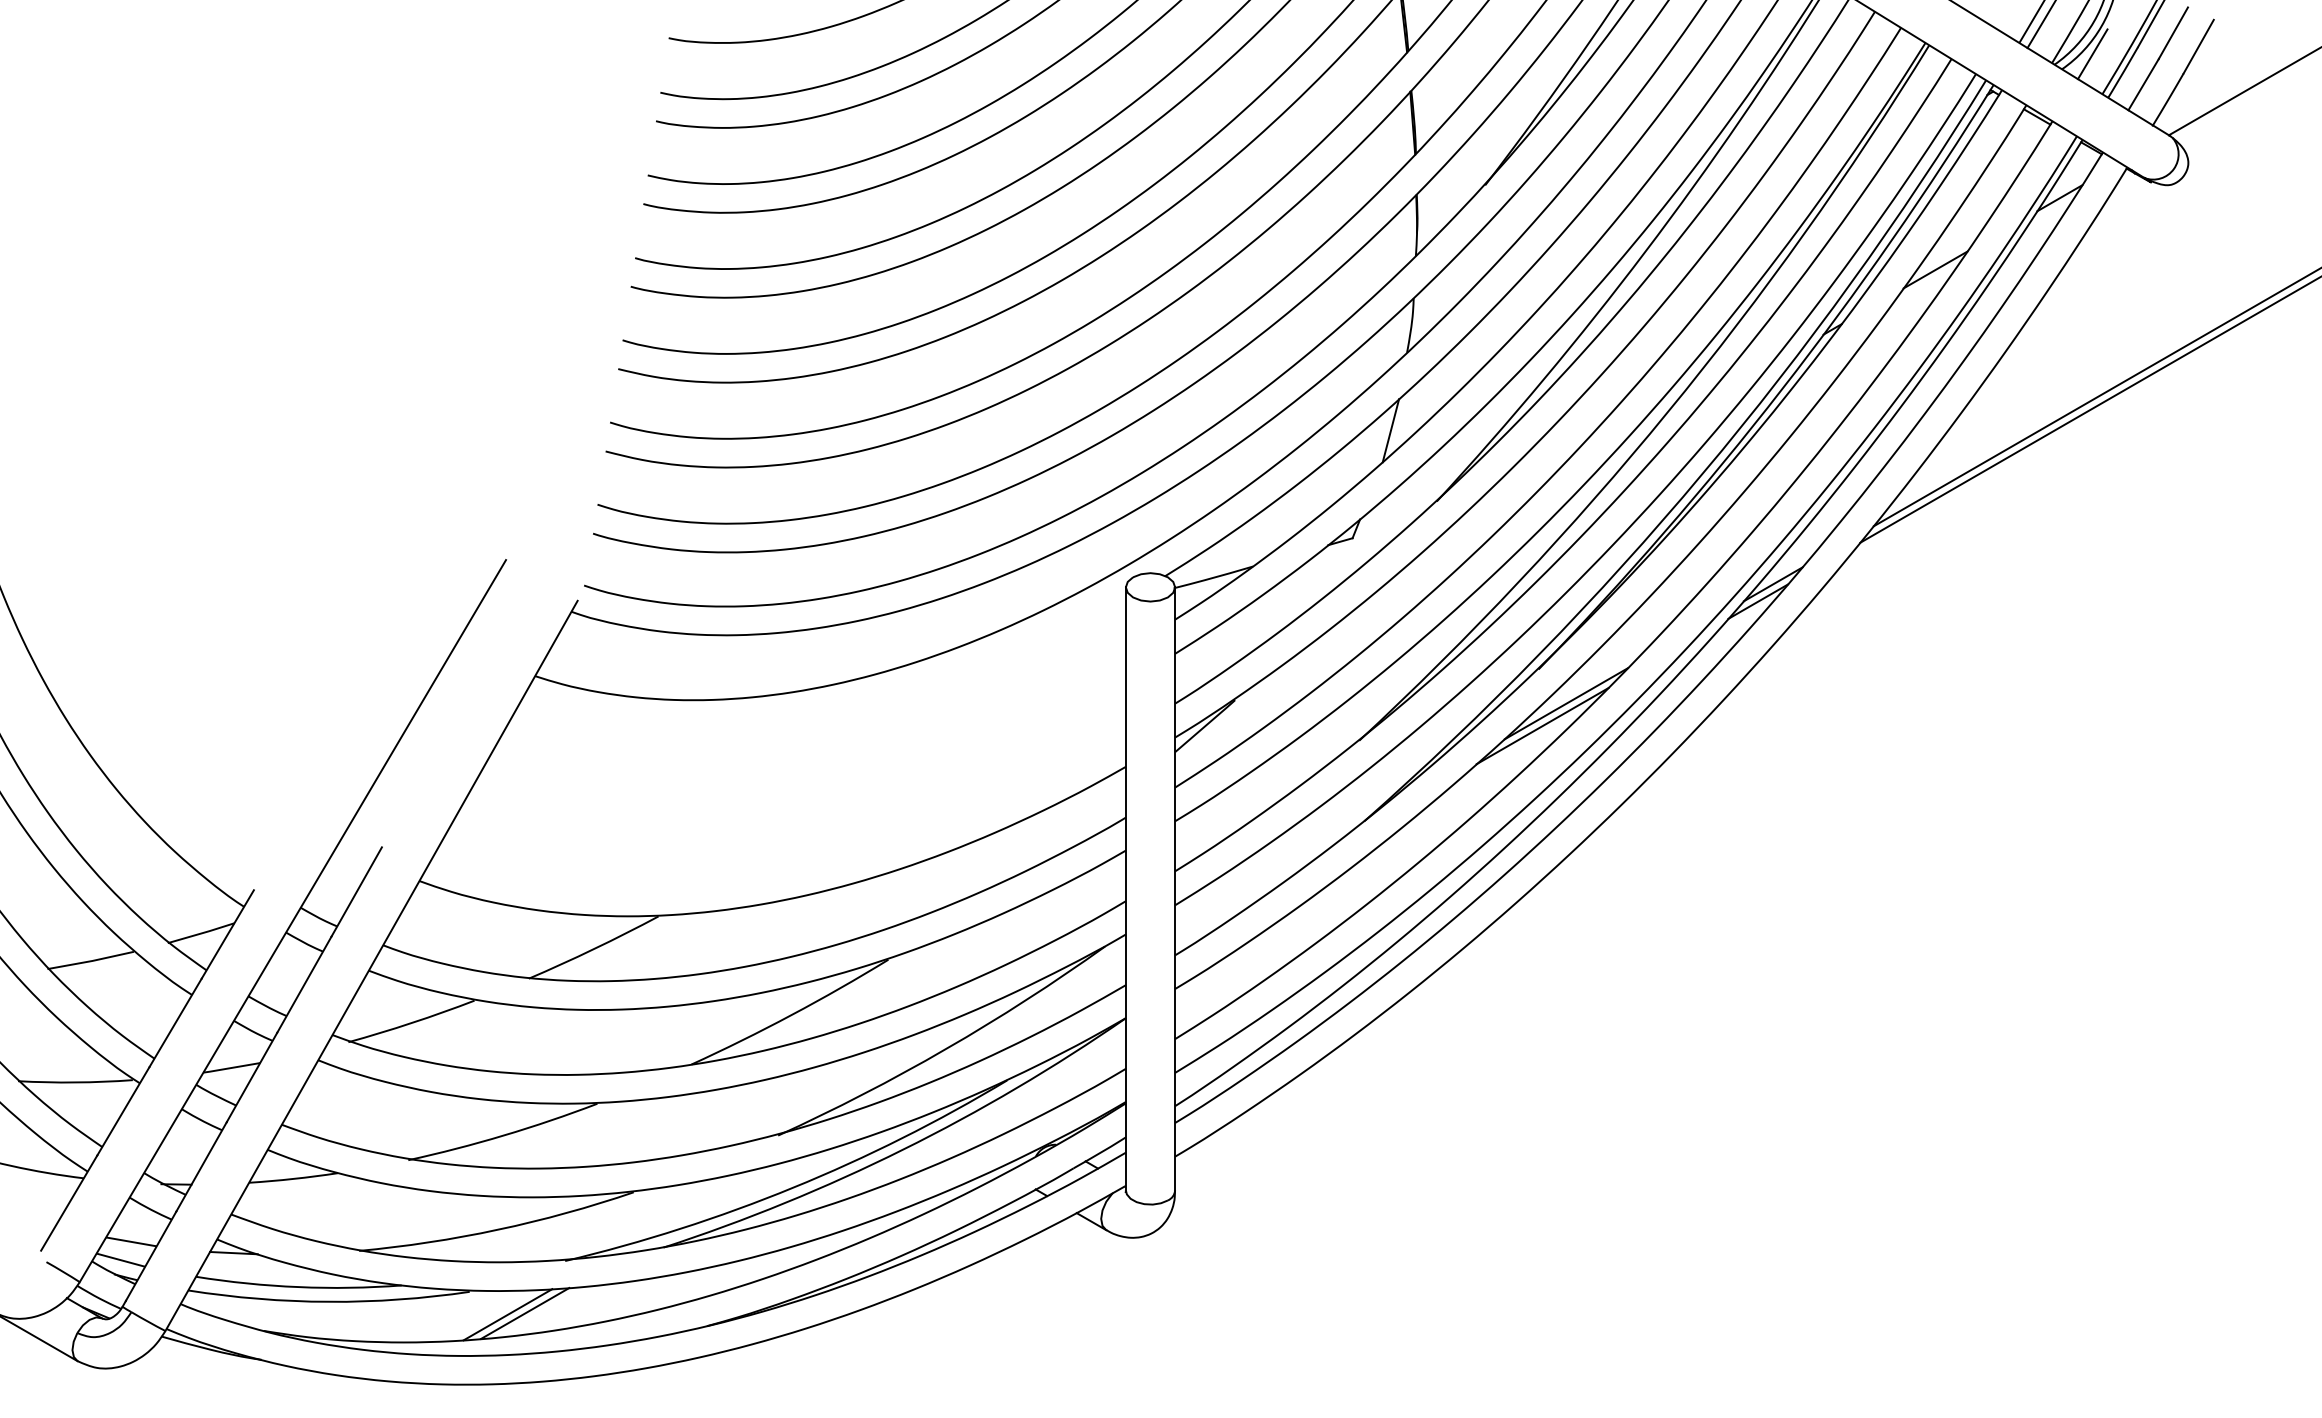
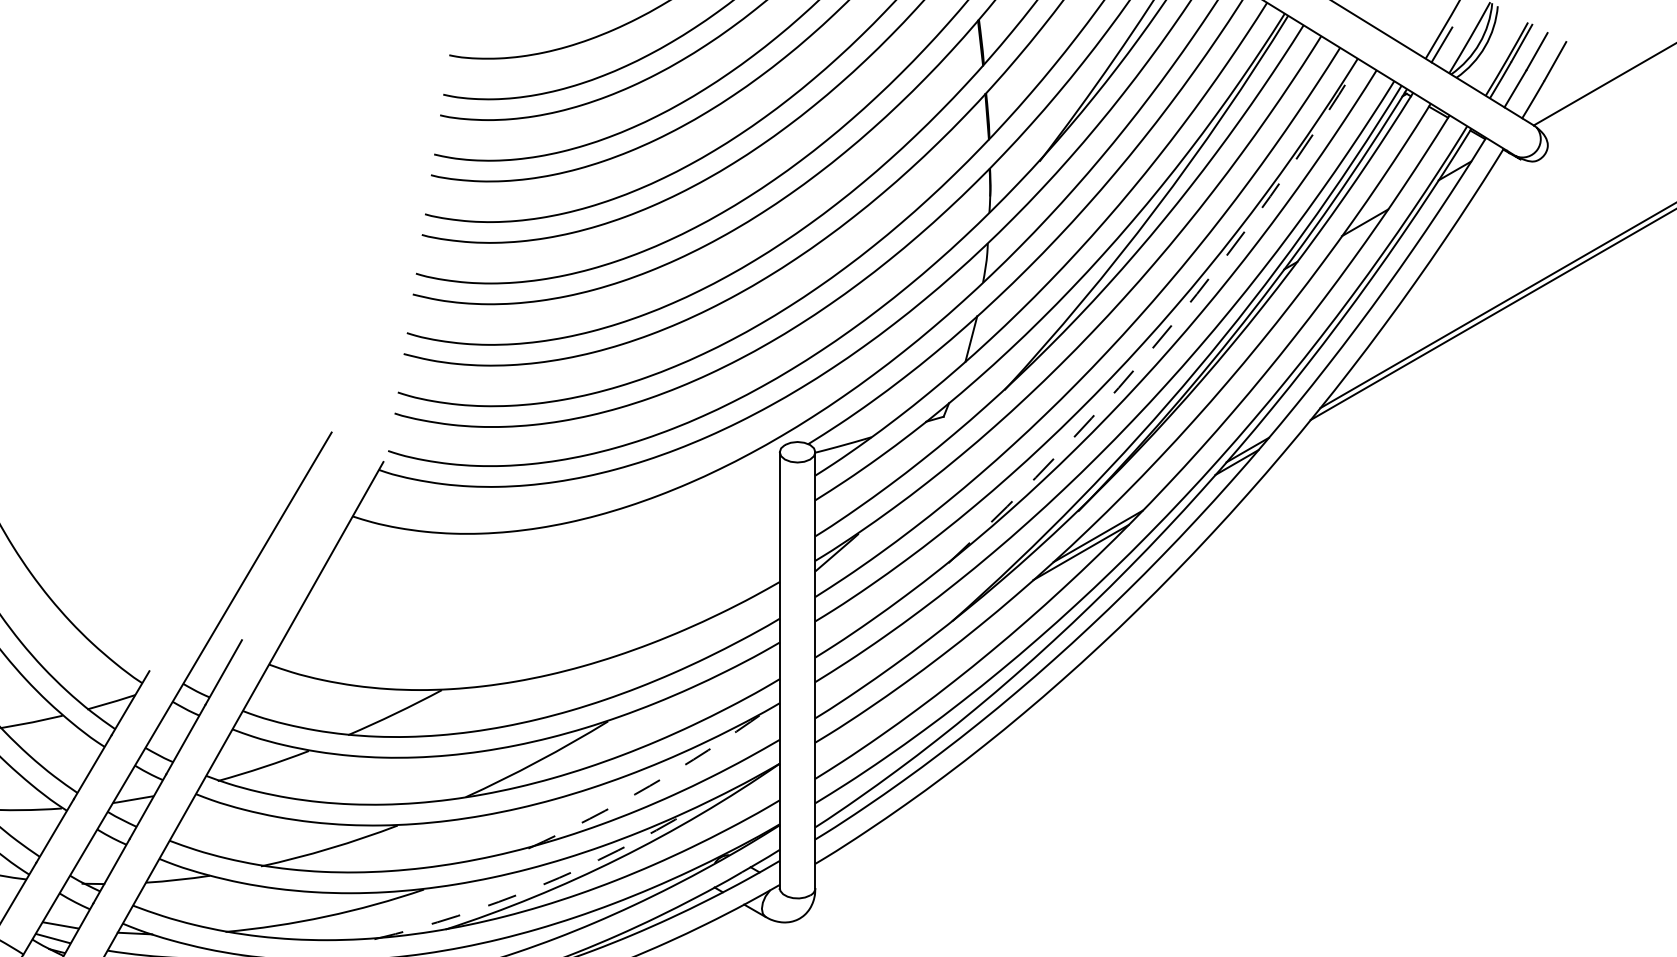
line: (2092, 54) -> (1478, 67), removed
arc: (1667, 412) -> (1171, 325), solid -> dashed
arc: (946, 1048) -> (650, 785), solid -> dashed
arc: (793, 1187) -> (539, 886), solid -> dashed

